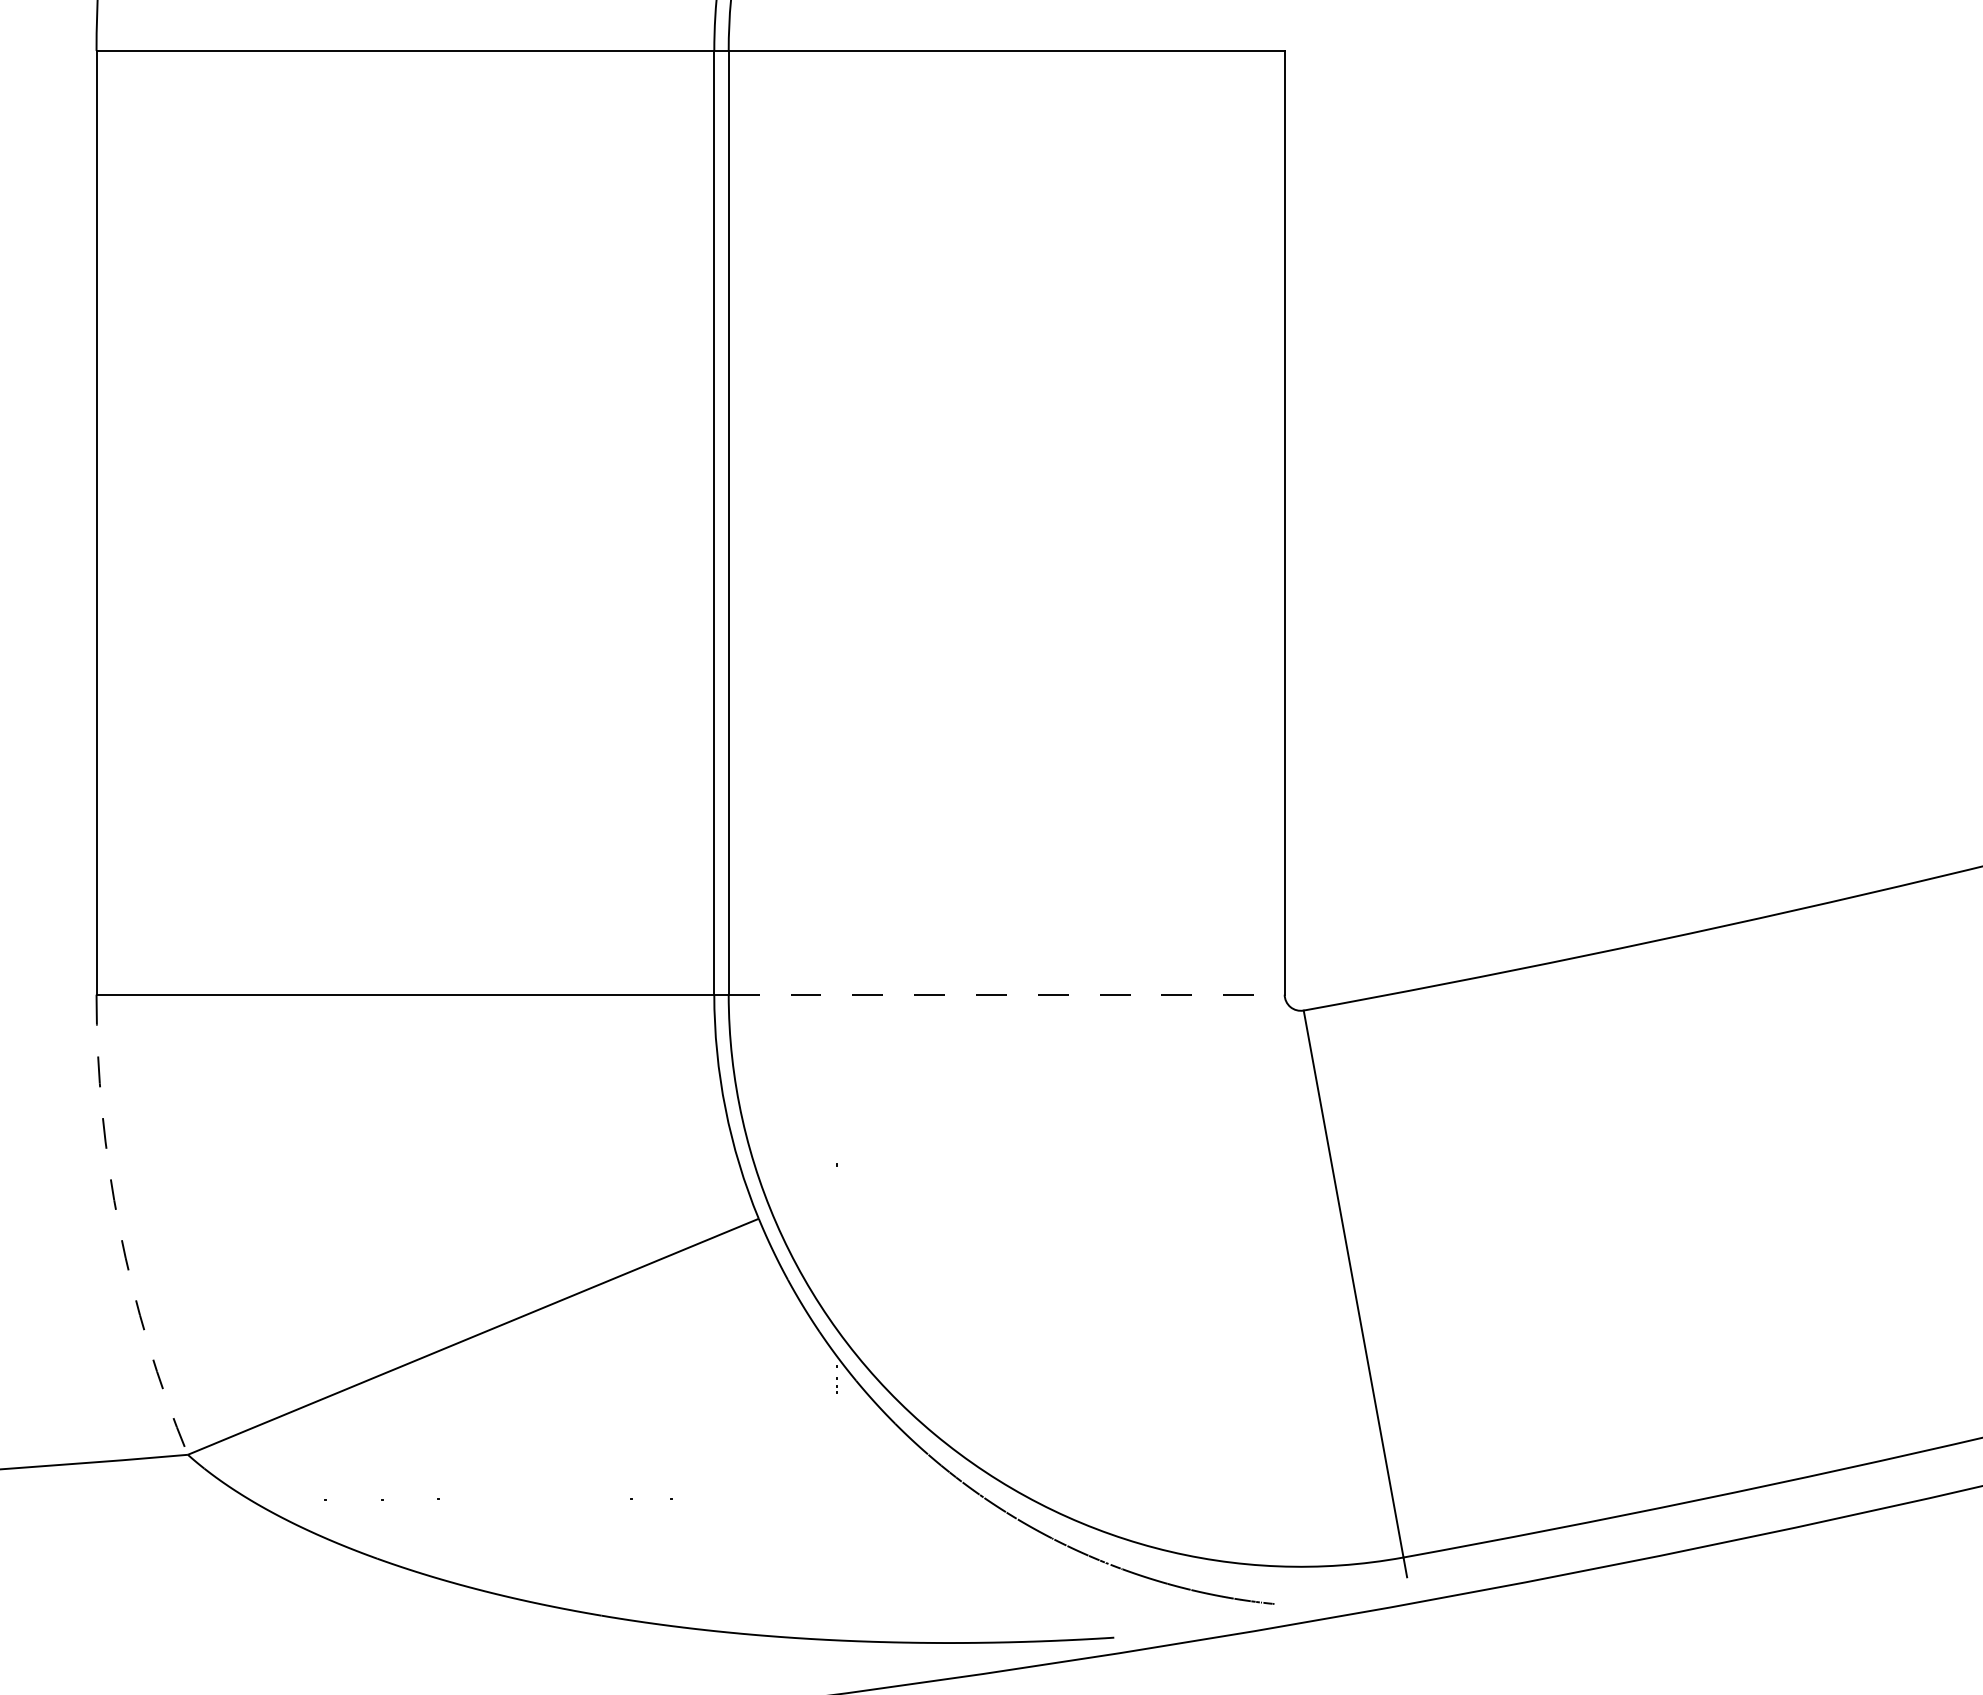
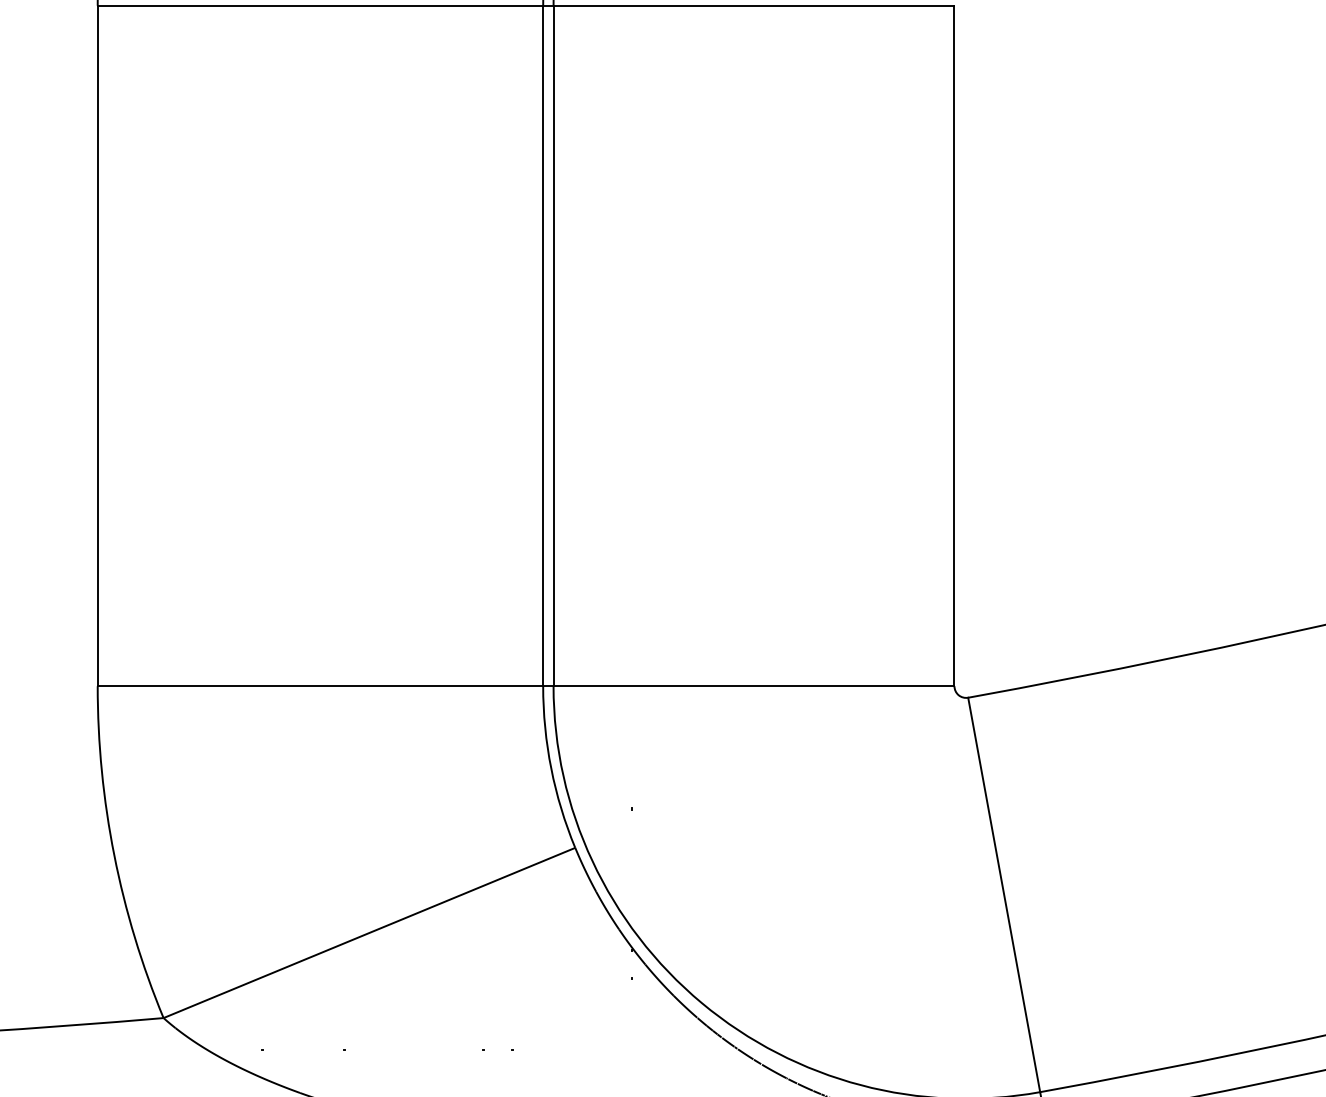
line: (1006, 994) -> (753, 686), dashed -> solid
arc: (119, 1229) -> (114, 855), dashed -> solid

